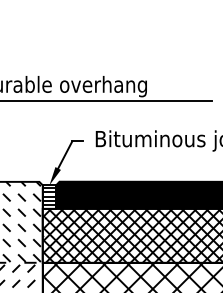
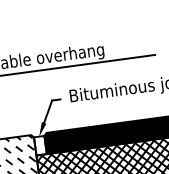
hatch: (49, 196) -> (40, 145), removed

